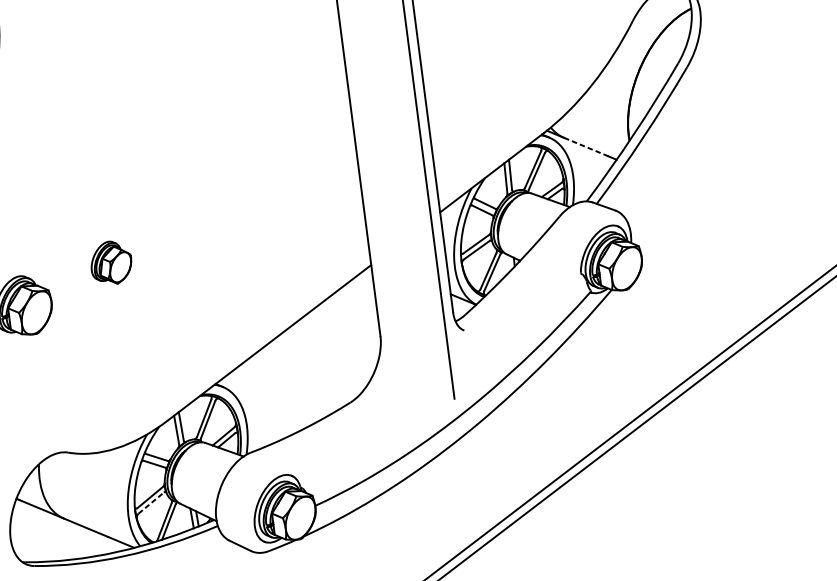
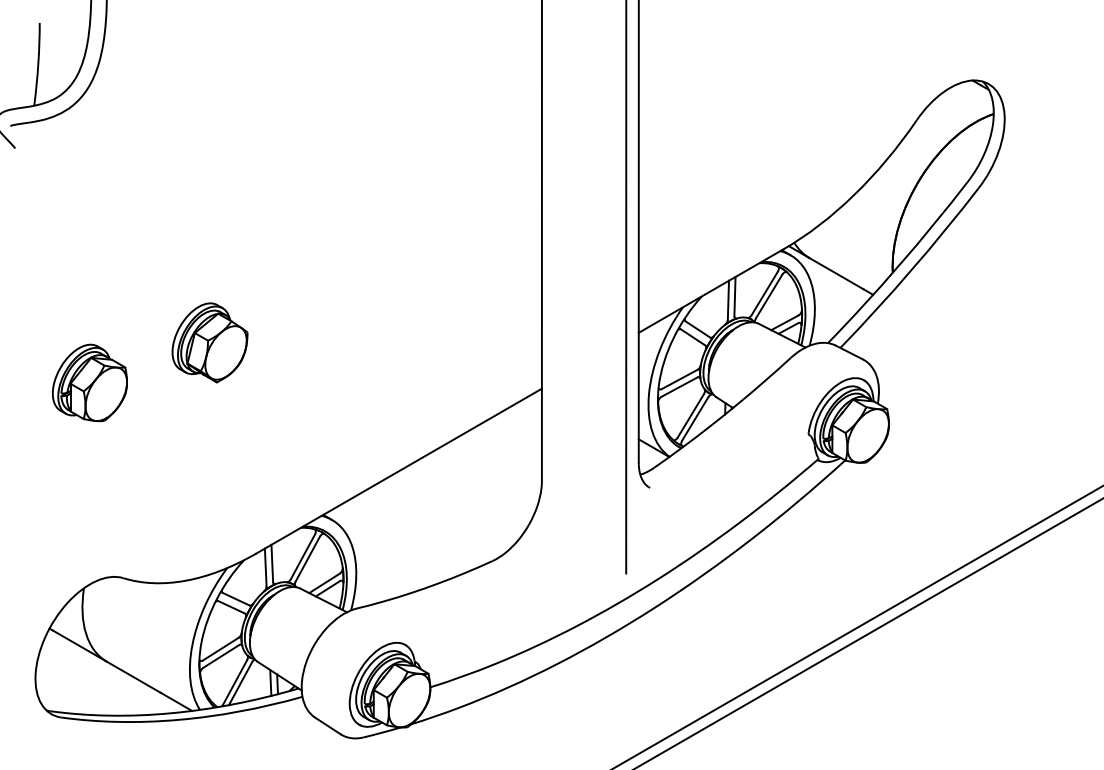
line: (586, 147) -> (836, 273), dashed -> solid
part: (110, 262) -> (209, 342), size x1.43
line: (151, 503) -> (221, 656), dashed -> solid

